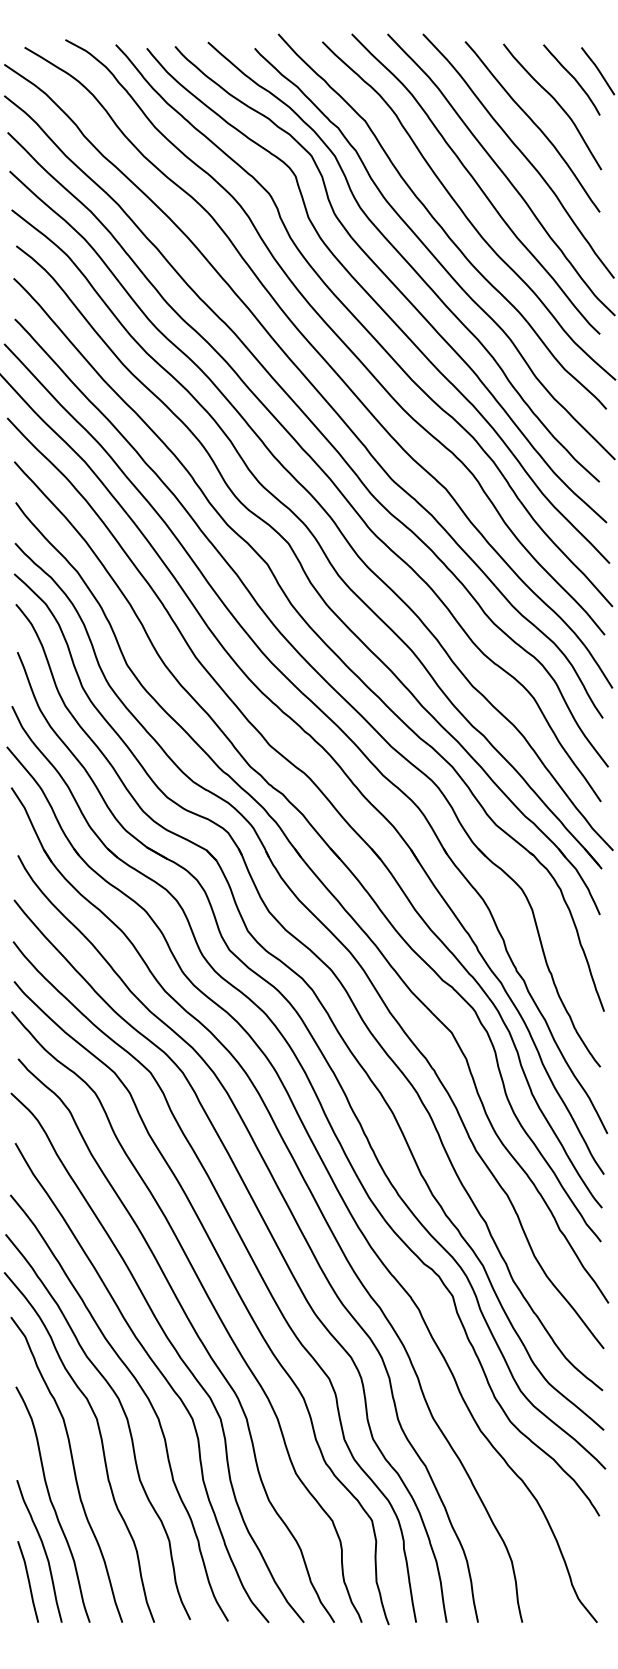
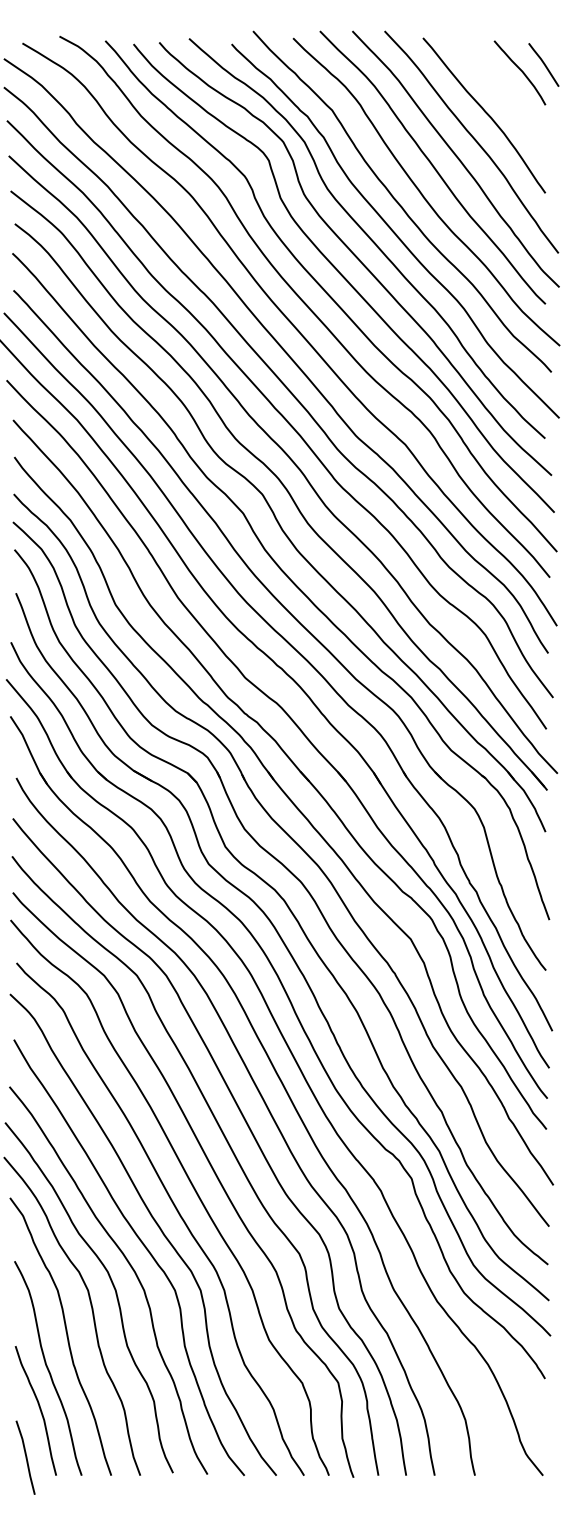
curve: (556, 103) -> (506, 94), removed
line: (28, 1581) -> (25, 1457), moved

